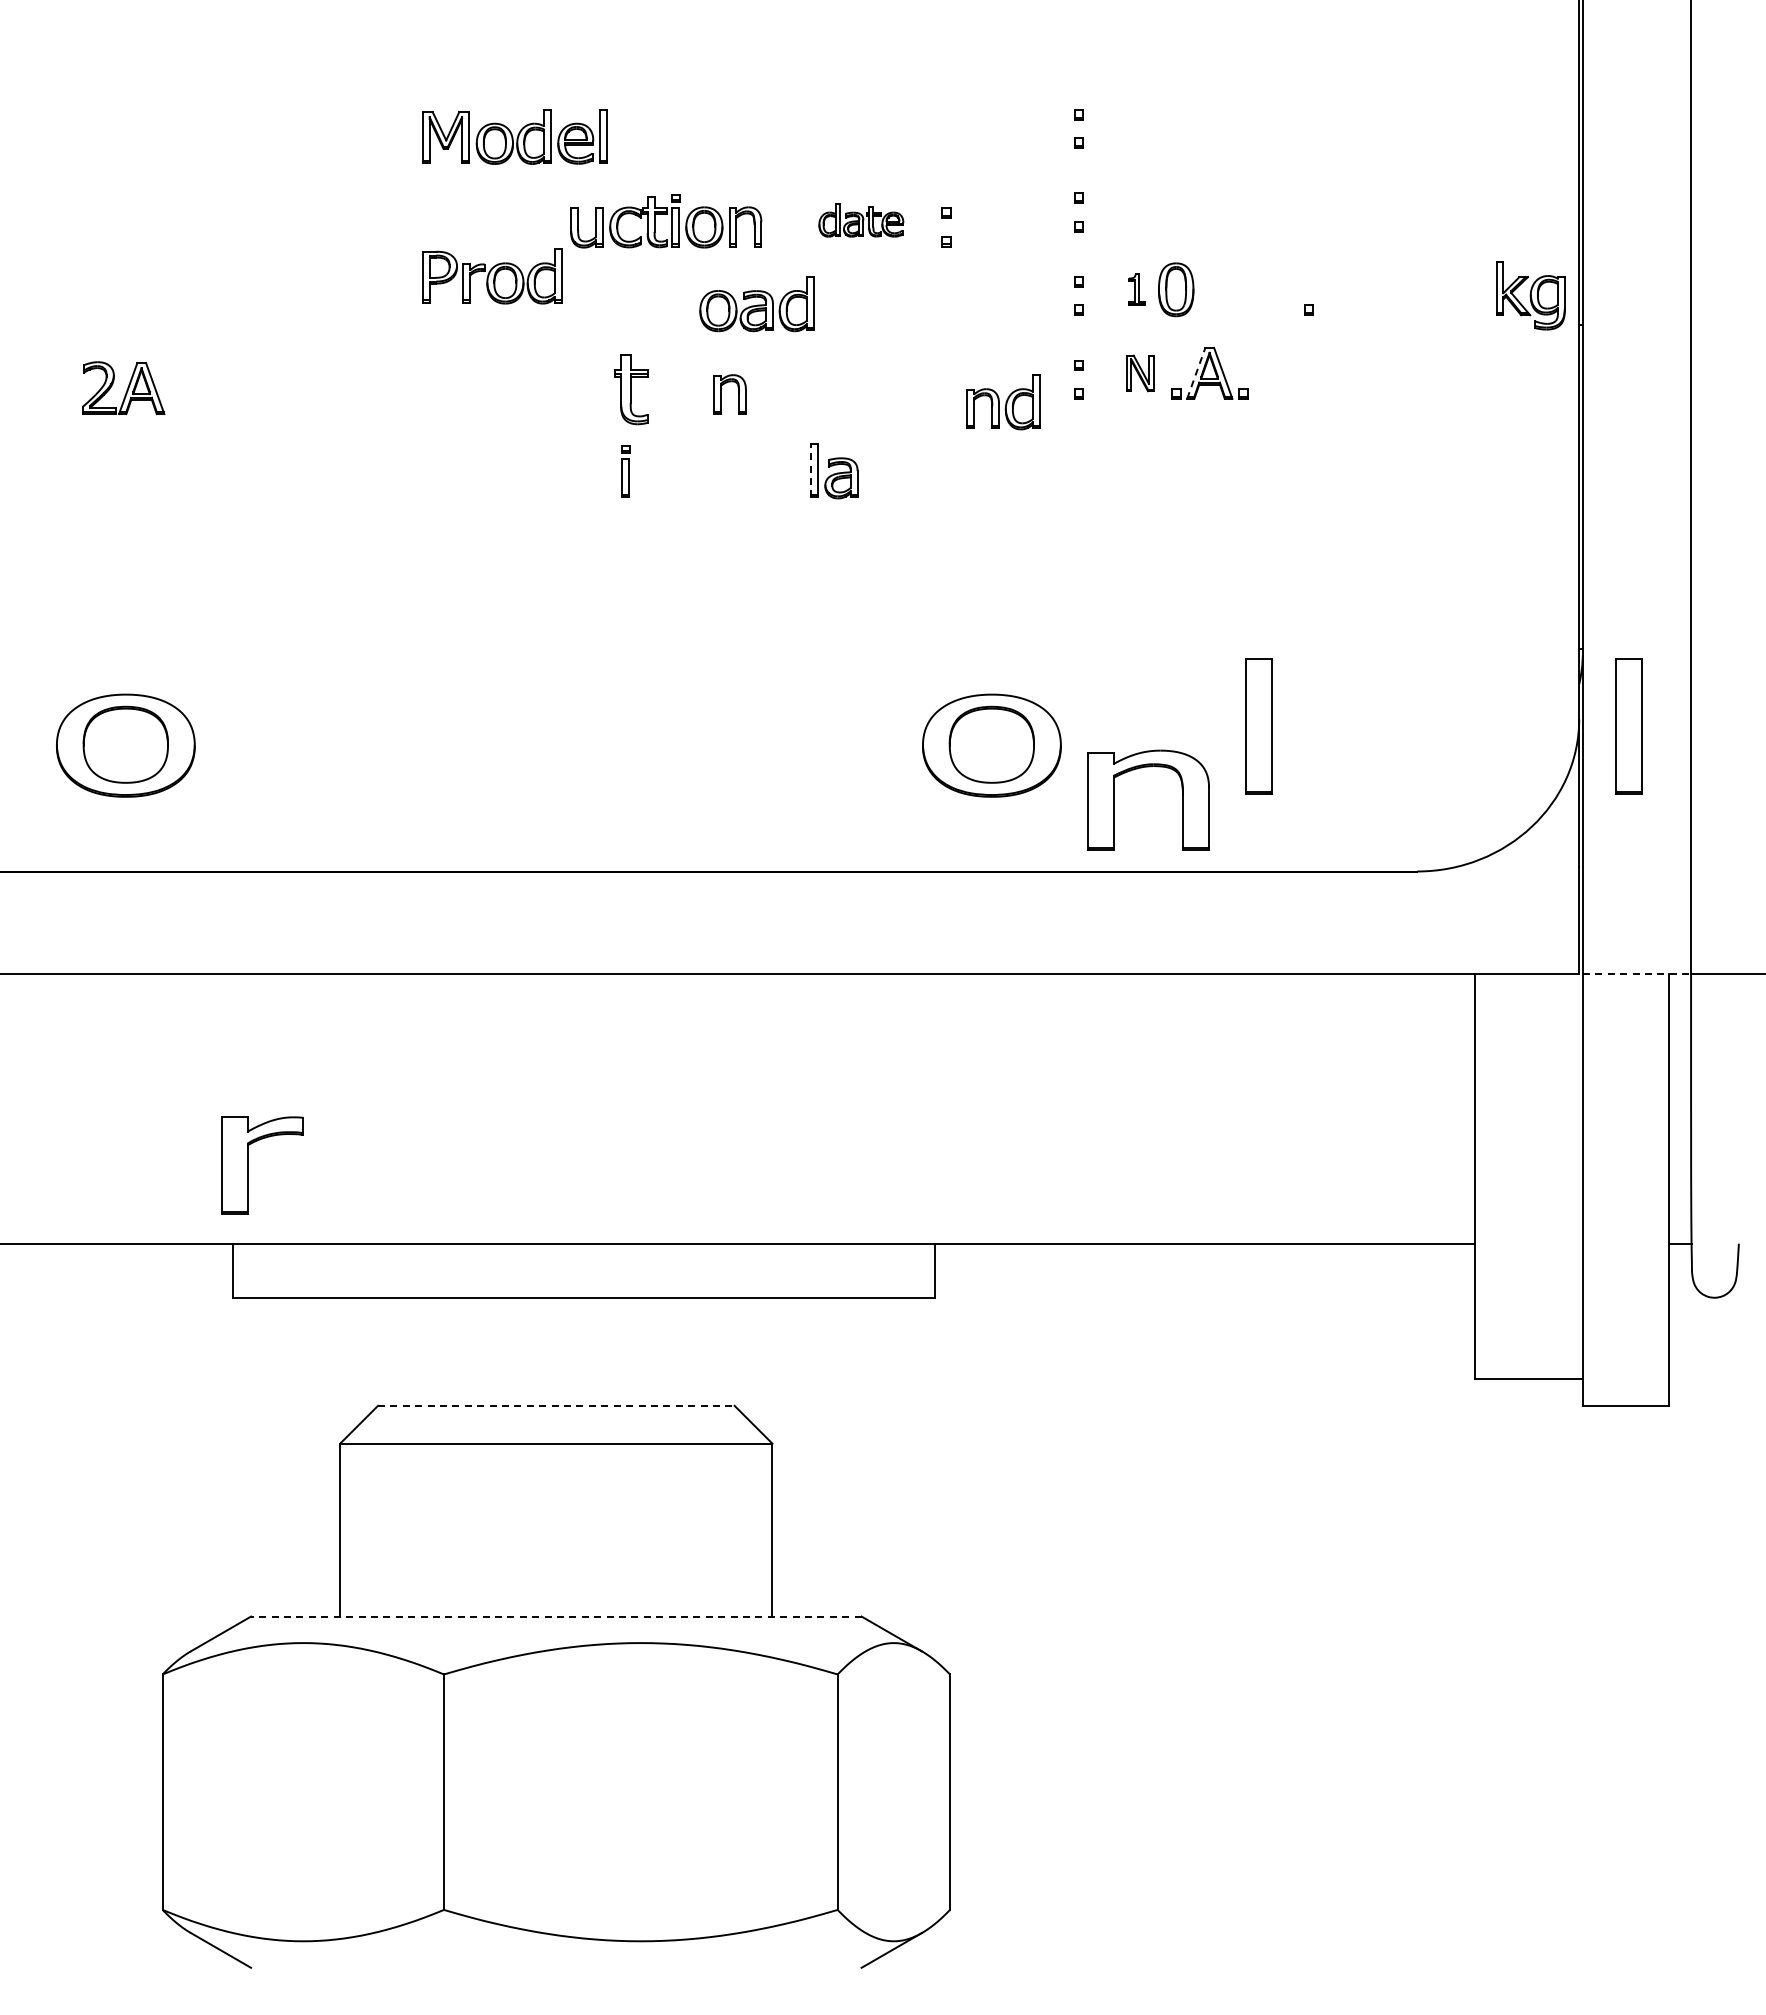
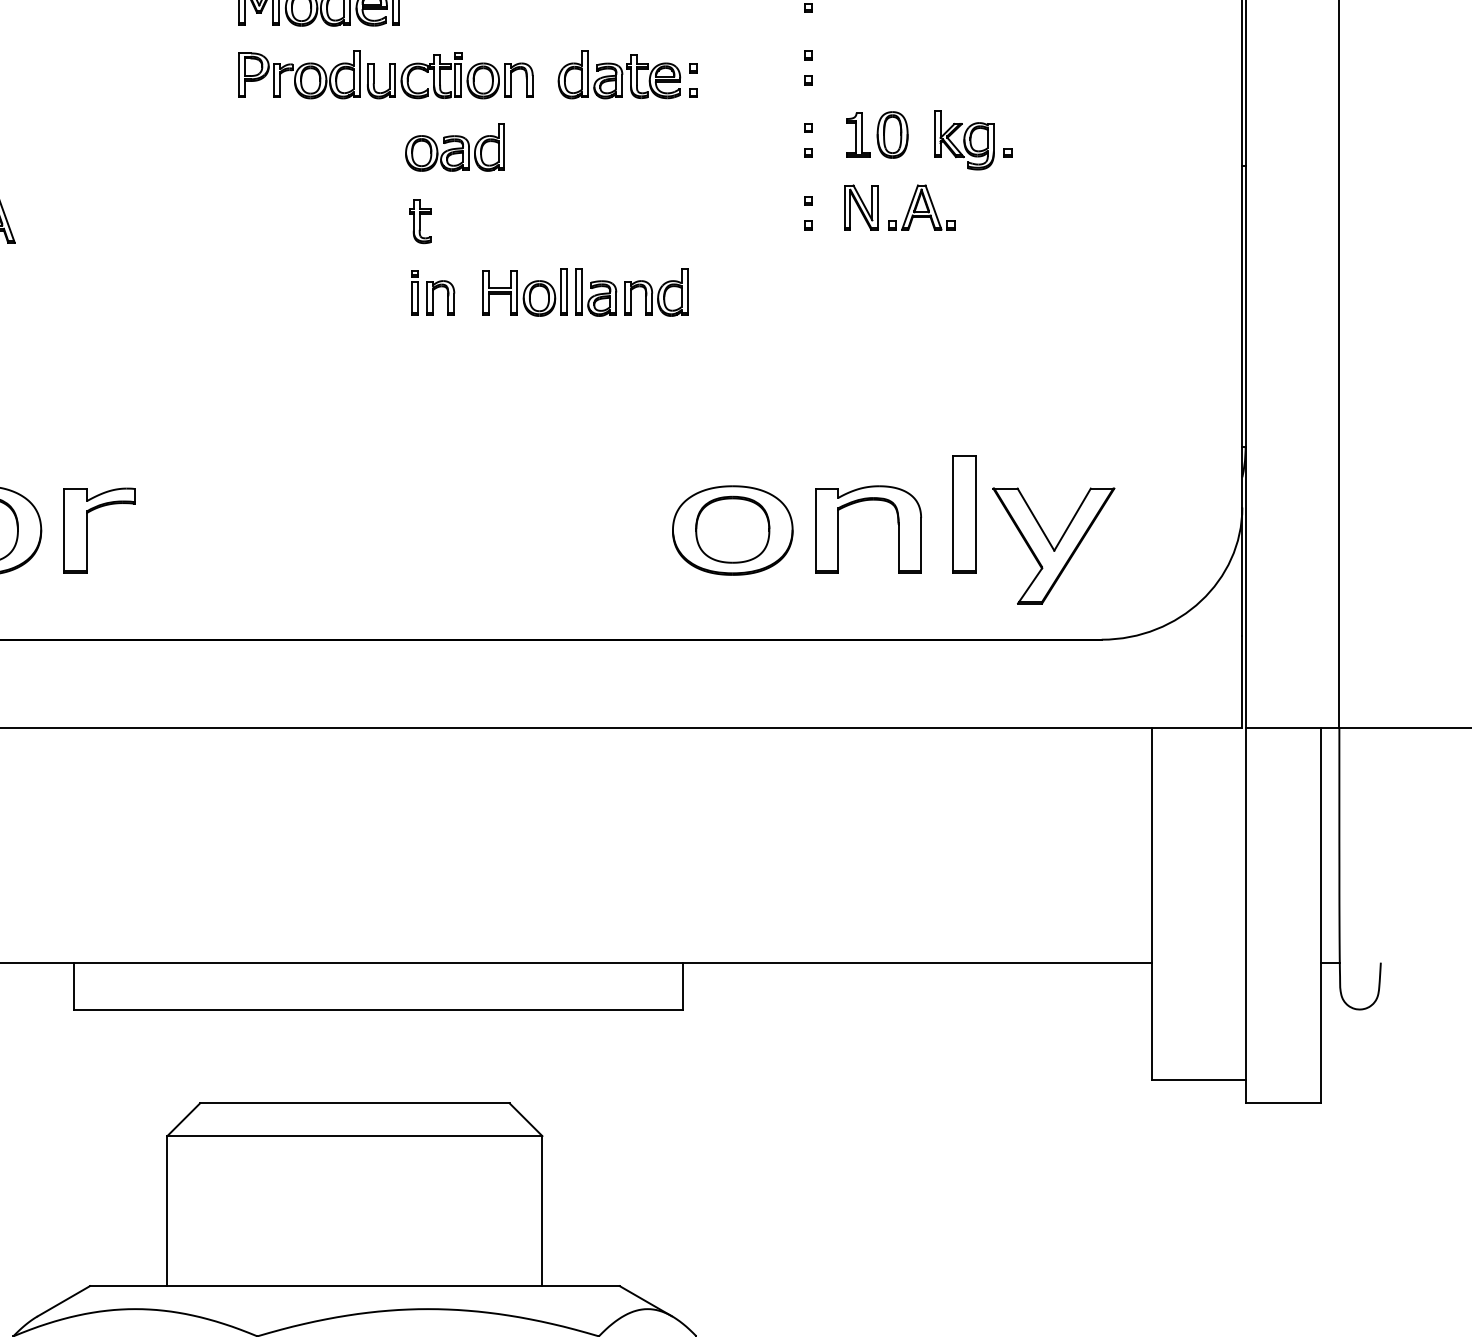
part: (861, 220) -> (619, 74), size x1.67
part: (492, 276) -> (299, 74), moved
part: (1136, 289) -> (858, 134), size x1.67
part: (1530, 295) -> (964, 139), moved
part: (756, 304) -> (454, 147), moved
part: (1139, 373) -> (860, 207), size x1.43
line: (1196, 373) -> (910, 207), dashed -> solid
part: (631, 389) -> (420, 221), size x0.71
part: (721, 394) -> (433, 297), moved
part: (1003, 402) -> (656, 292), moved
line: (811, 470) -> (576, 291), dashed -> solid
part: (752, 471) -> (525, 292), added
part: (1628, 726) -> (1285, 513), removed
part: (1361, 763) -> (1053, 546), added
part: (1141, 768) -> (862, 501), moved
line: (1637, 973) -> (1292, 728), dashed -> solid
part: (248, 1165) -> (87, 530), moved
line: (556, 1405) -> (355, 1103), dashed -> solid
line: (555, 1616) -> (354, 1286), dashed -> solid

